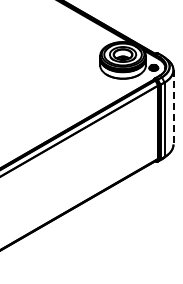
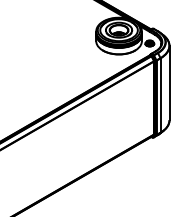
line: (173, 107) -> (169, 83), dashed -> solid

